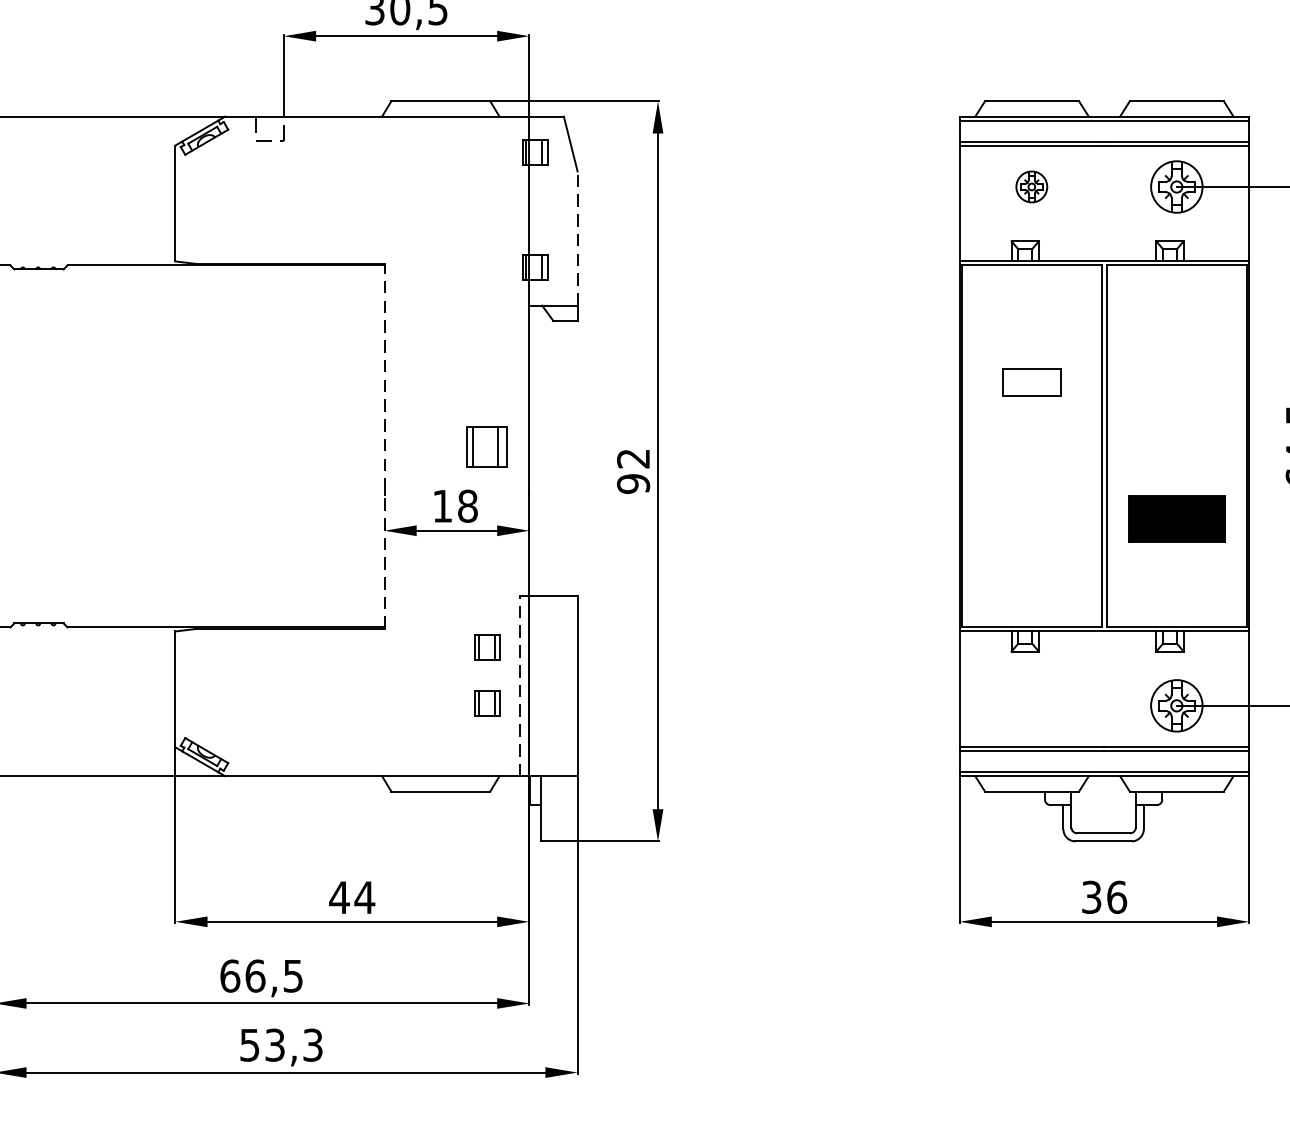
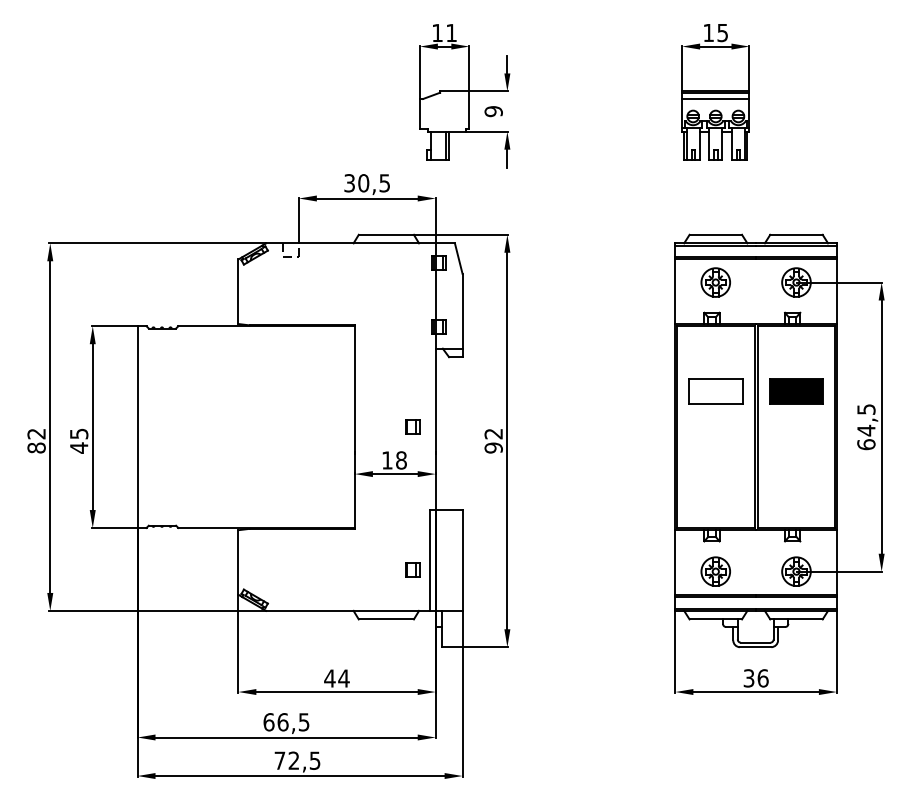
part: (1031, 186) -> (715, 282), size x1.67
line: (577, 237) -> (462, 310), dashed -> solid
part: (1031, 382) -> (715, 391), size x1.67
part: (487, 445) -> (412, 426), size x0.62
line: (383, 447) -> (354, 427), dashed -> solid
part: (1176, 518) -> (796, 391), moved
part: (487, 646) -> (412, 538), removed
line: (520, 685) -> (430, 560), dashed -> solid
part: (1031, 705) -> (715, 571), added
text: (281, 1044) -> (297, 760), 53,3 -> 72,5

